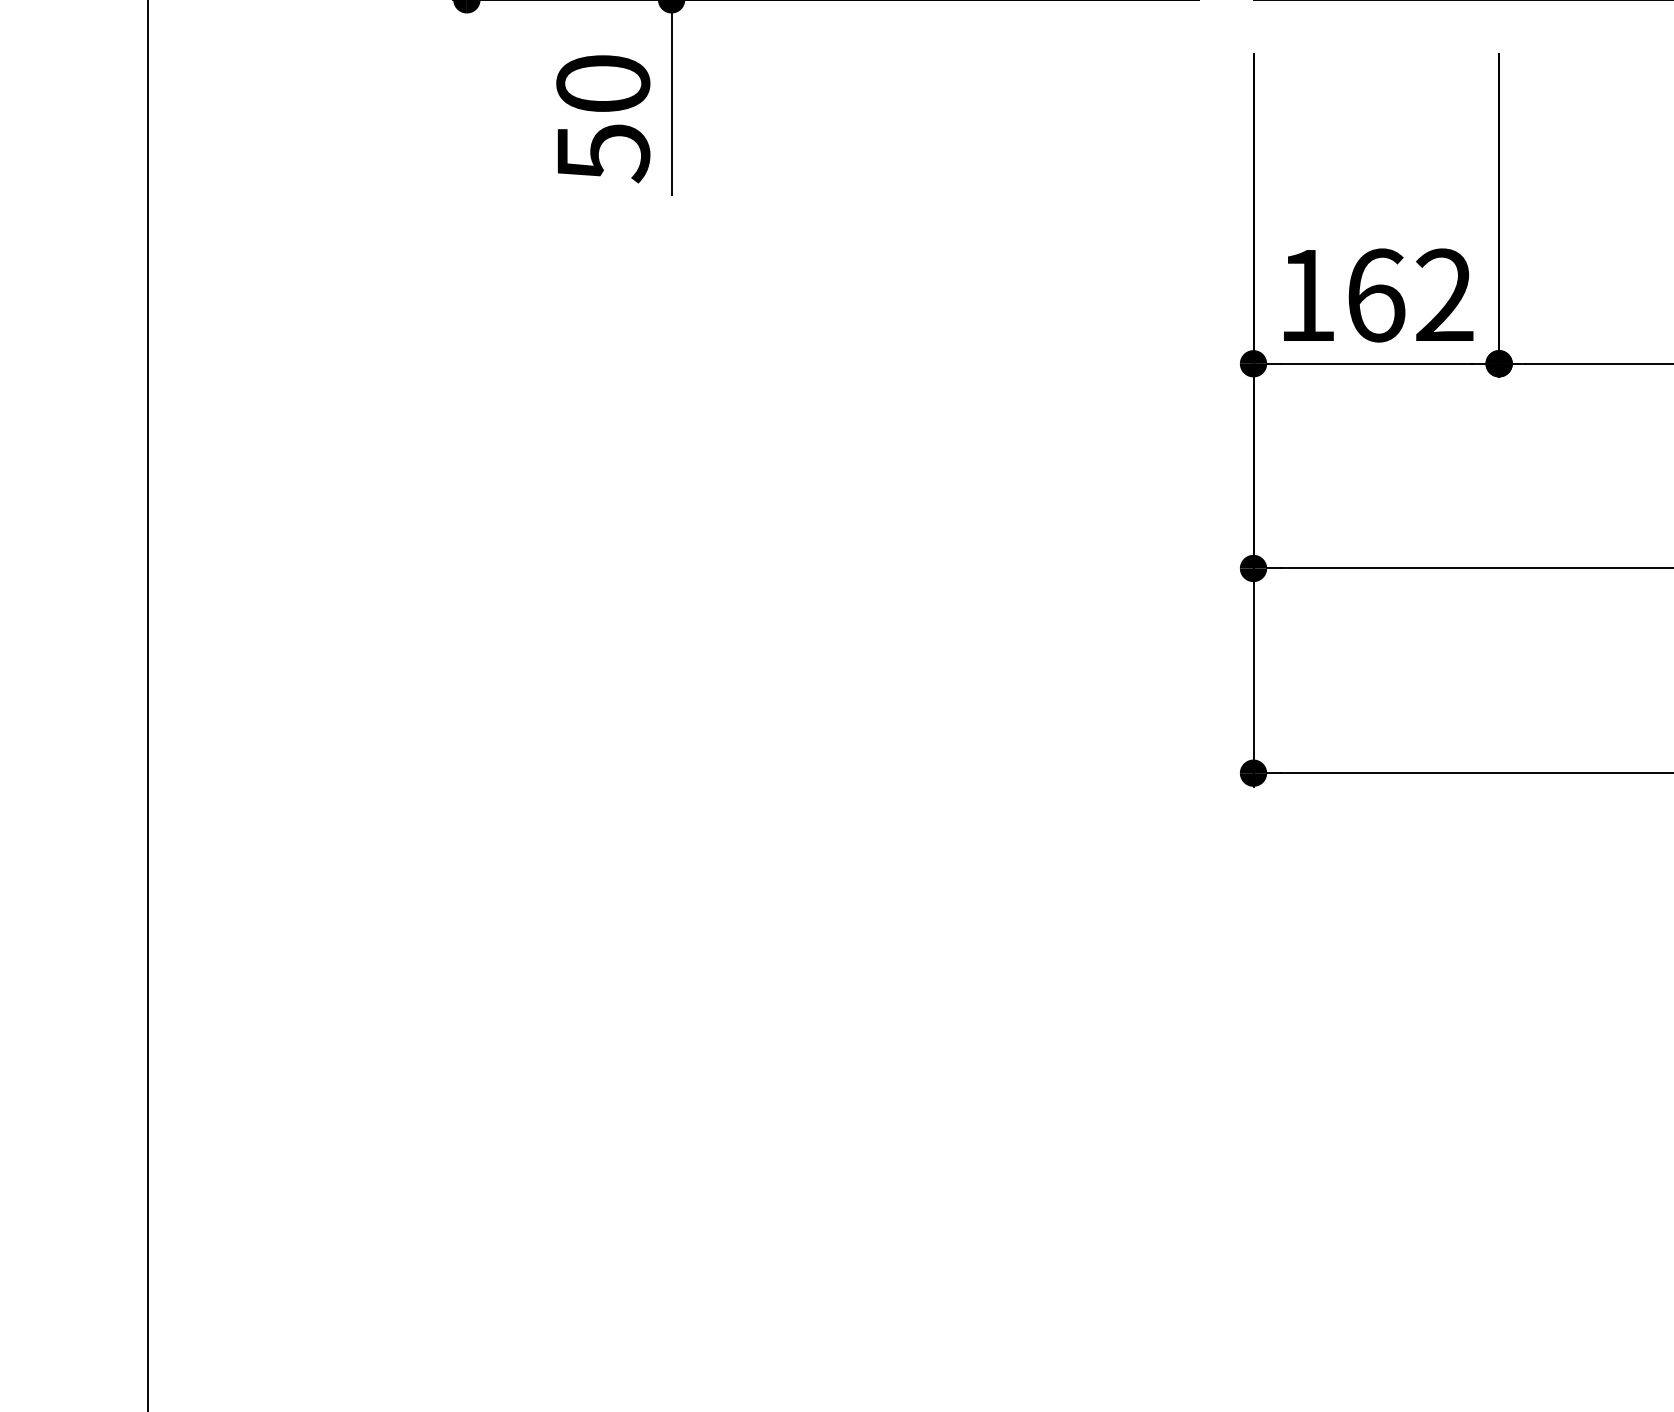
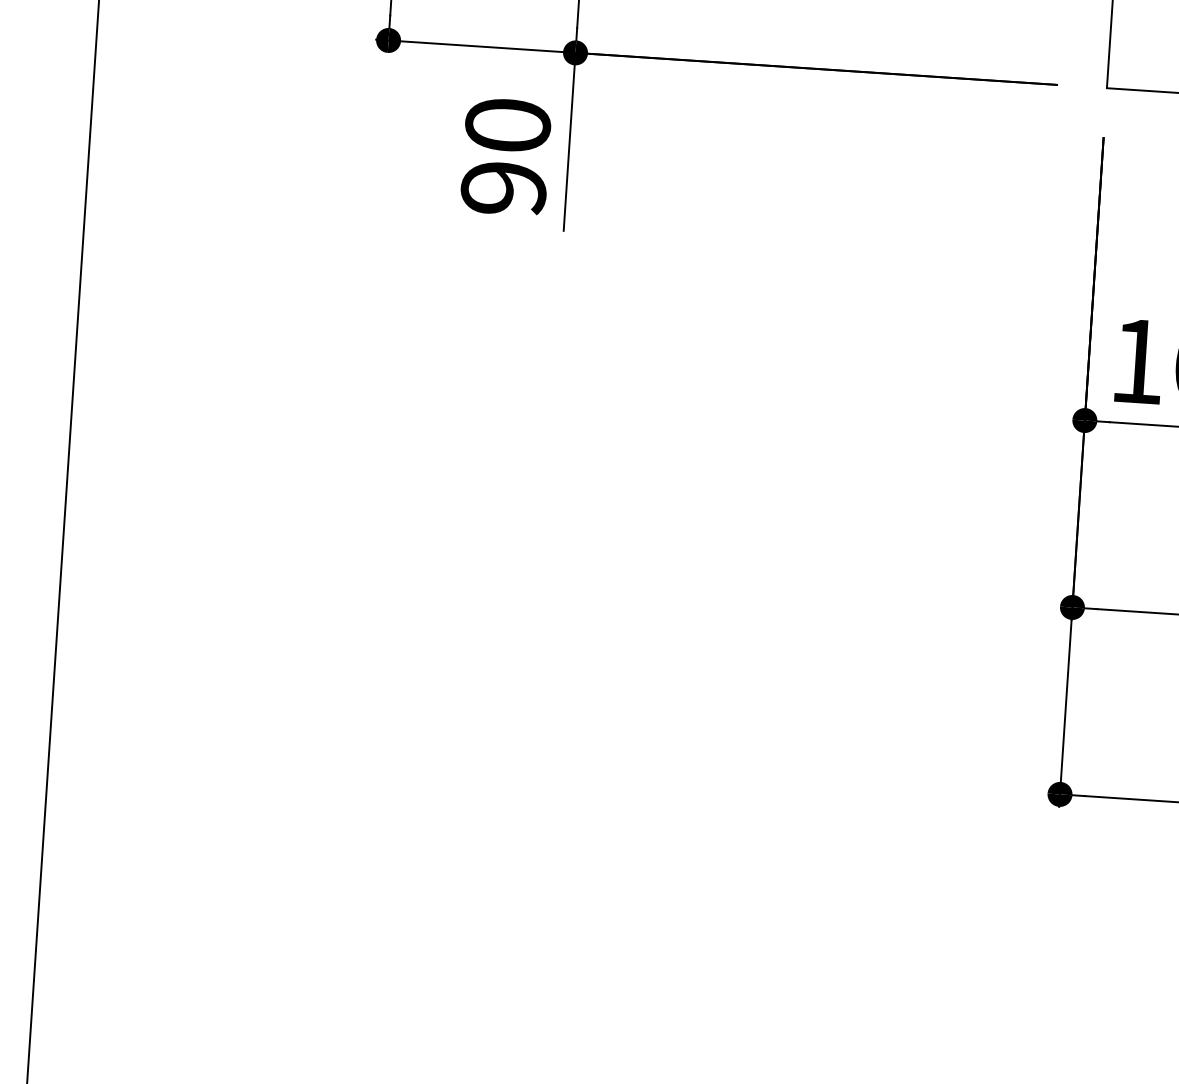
text: (603, 153) -> (504, 189), 50 -> 90

